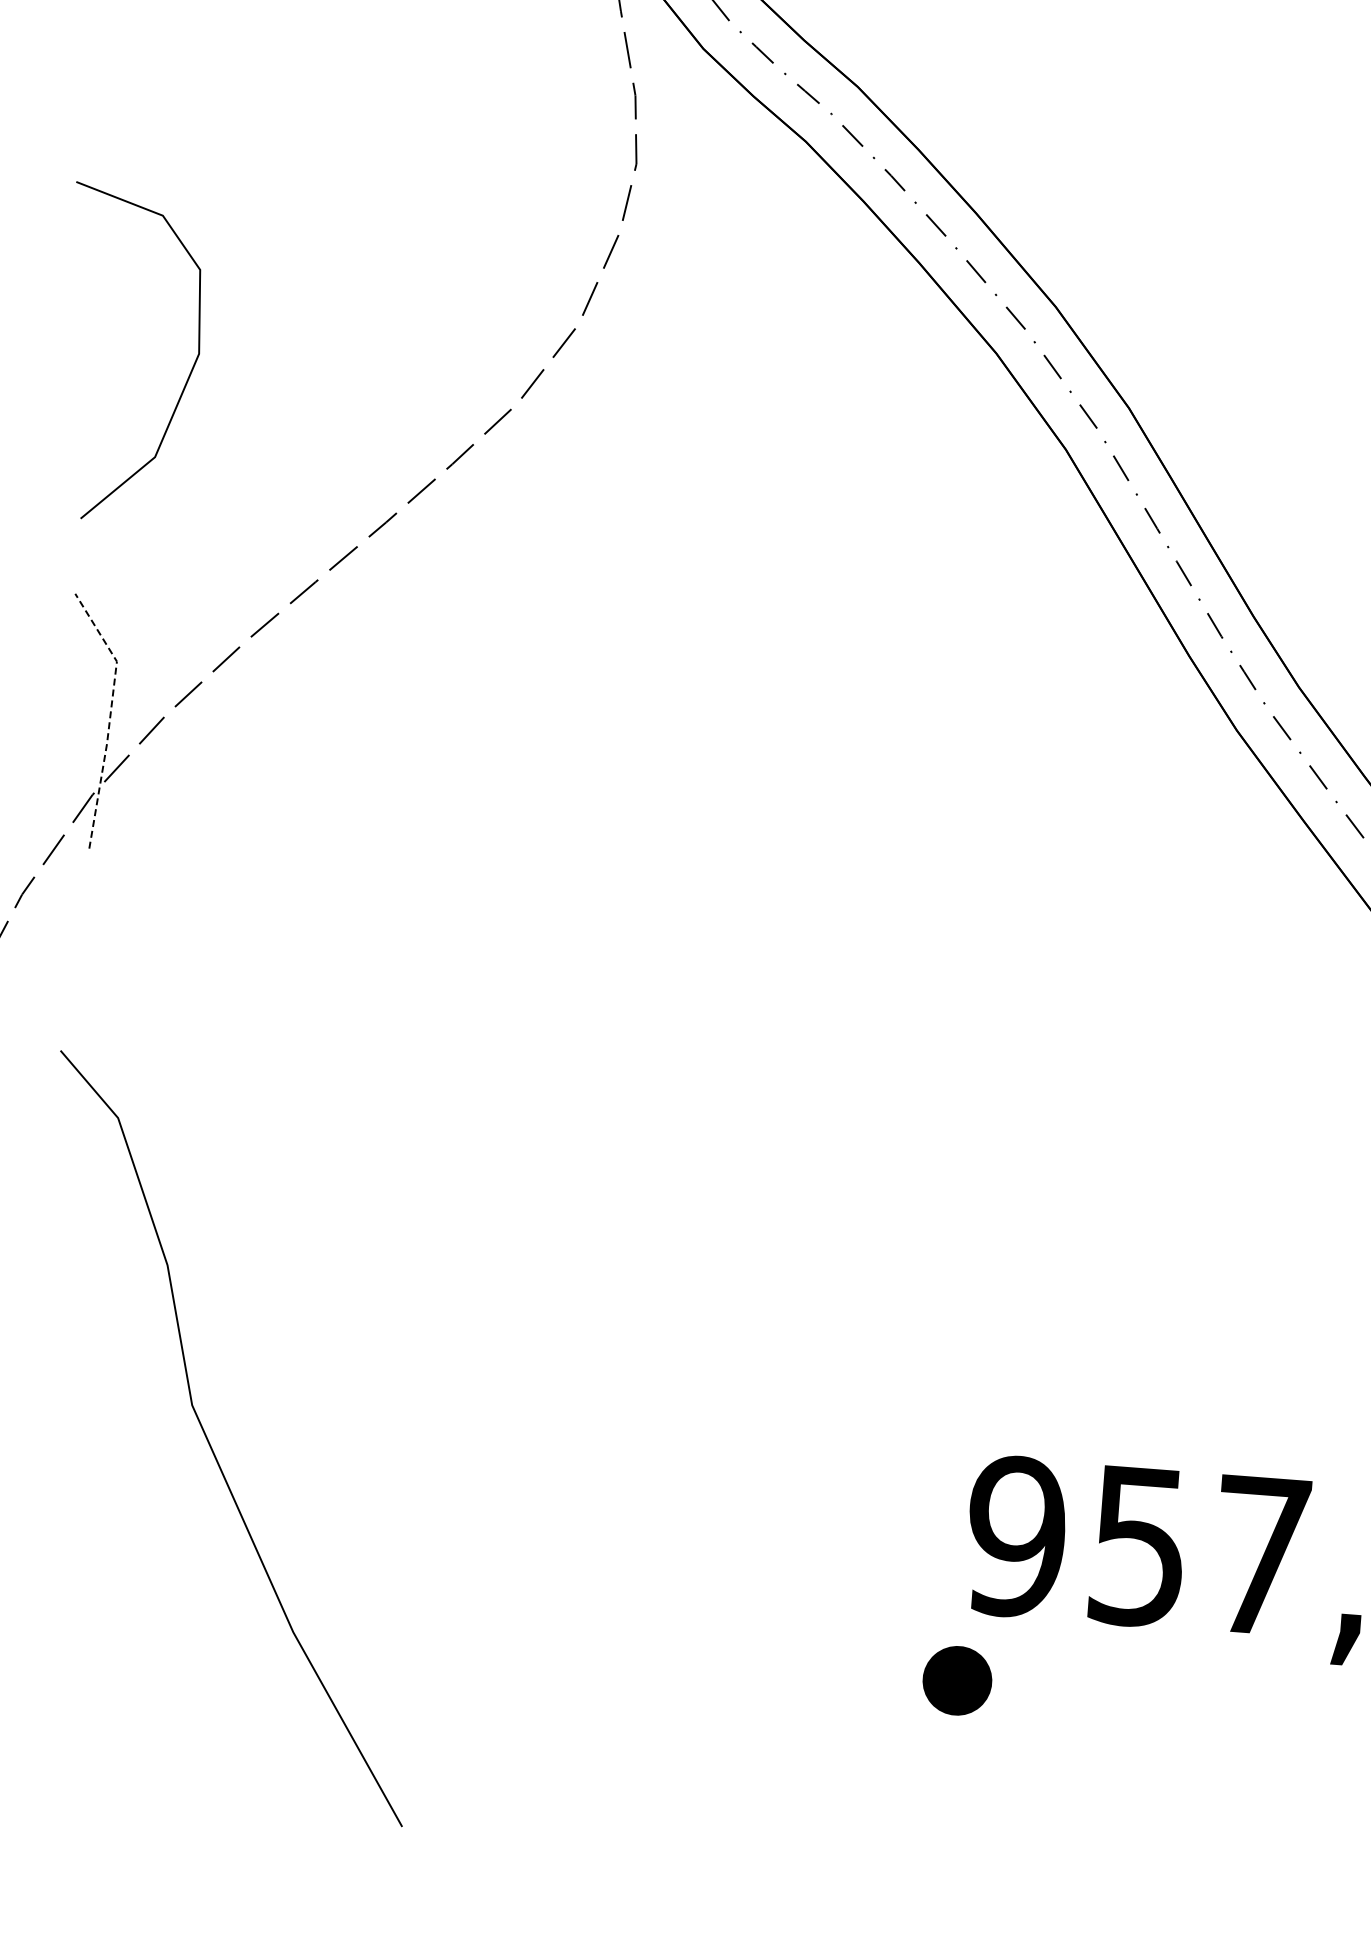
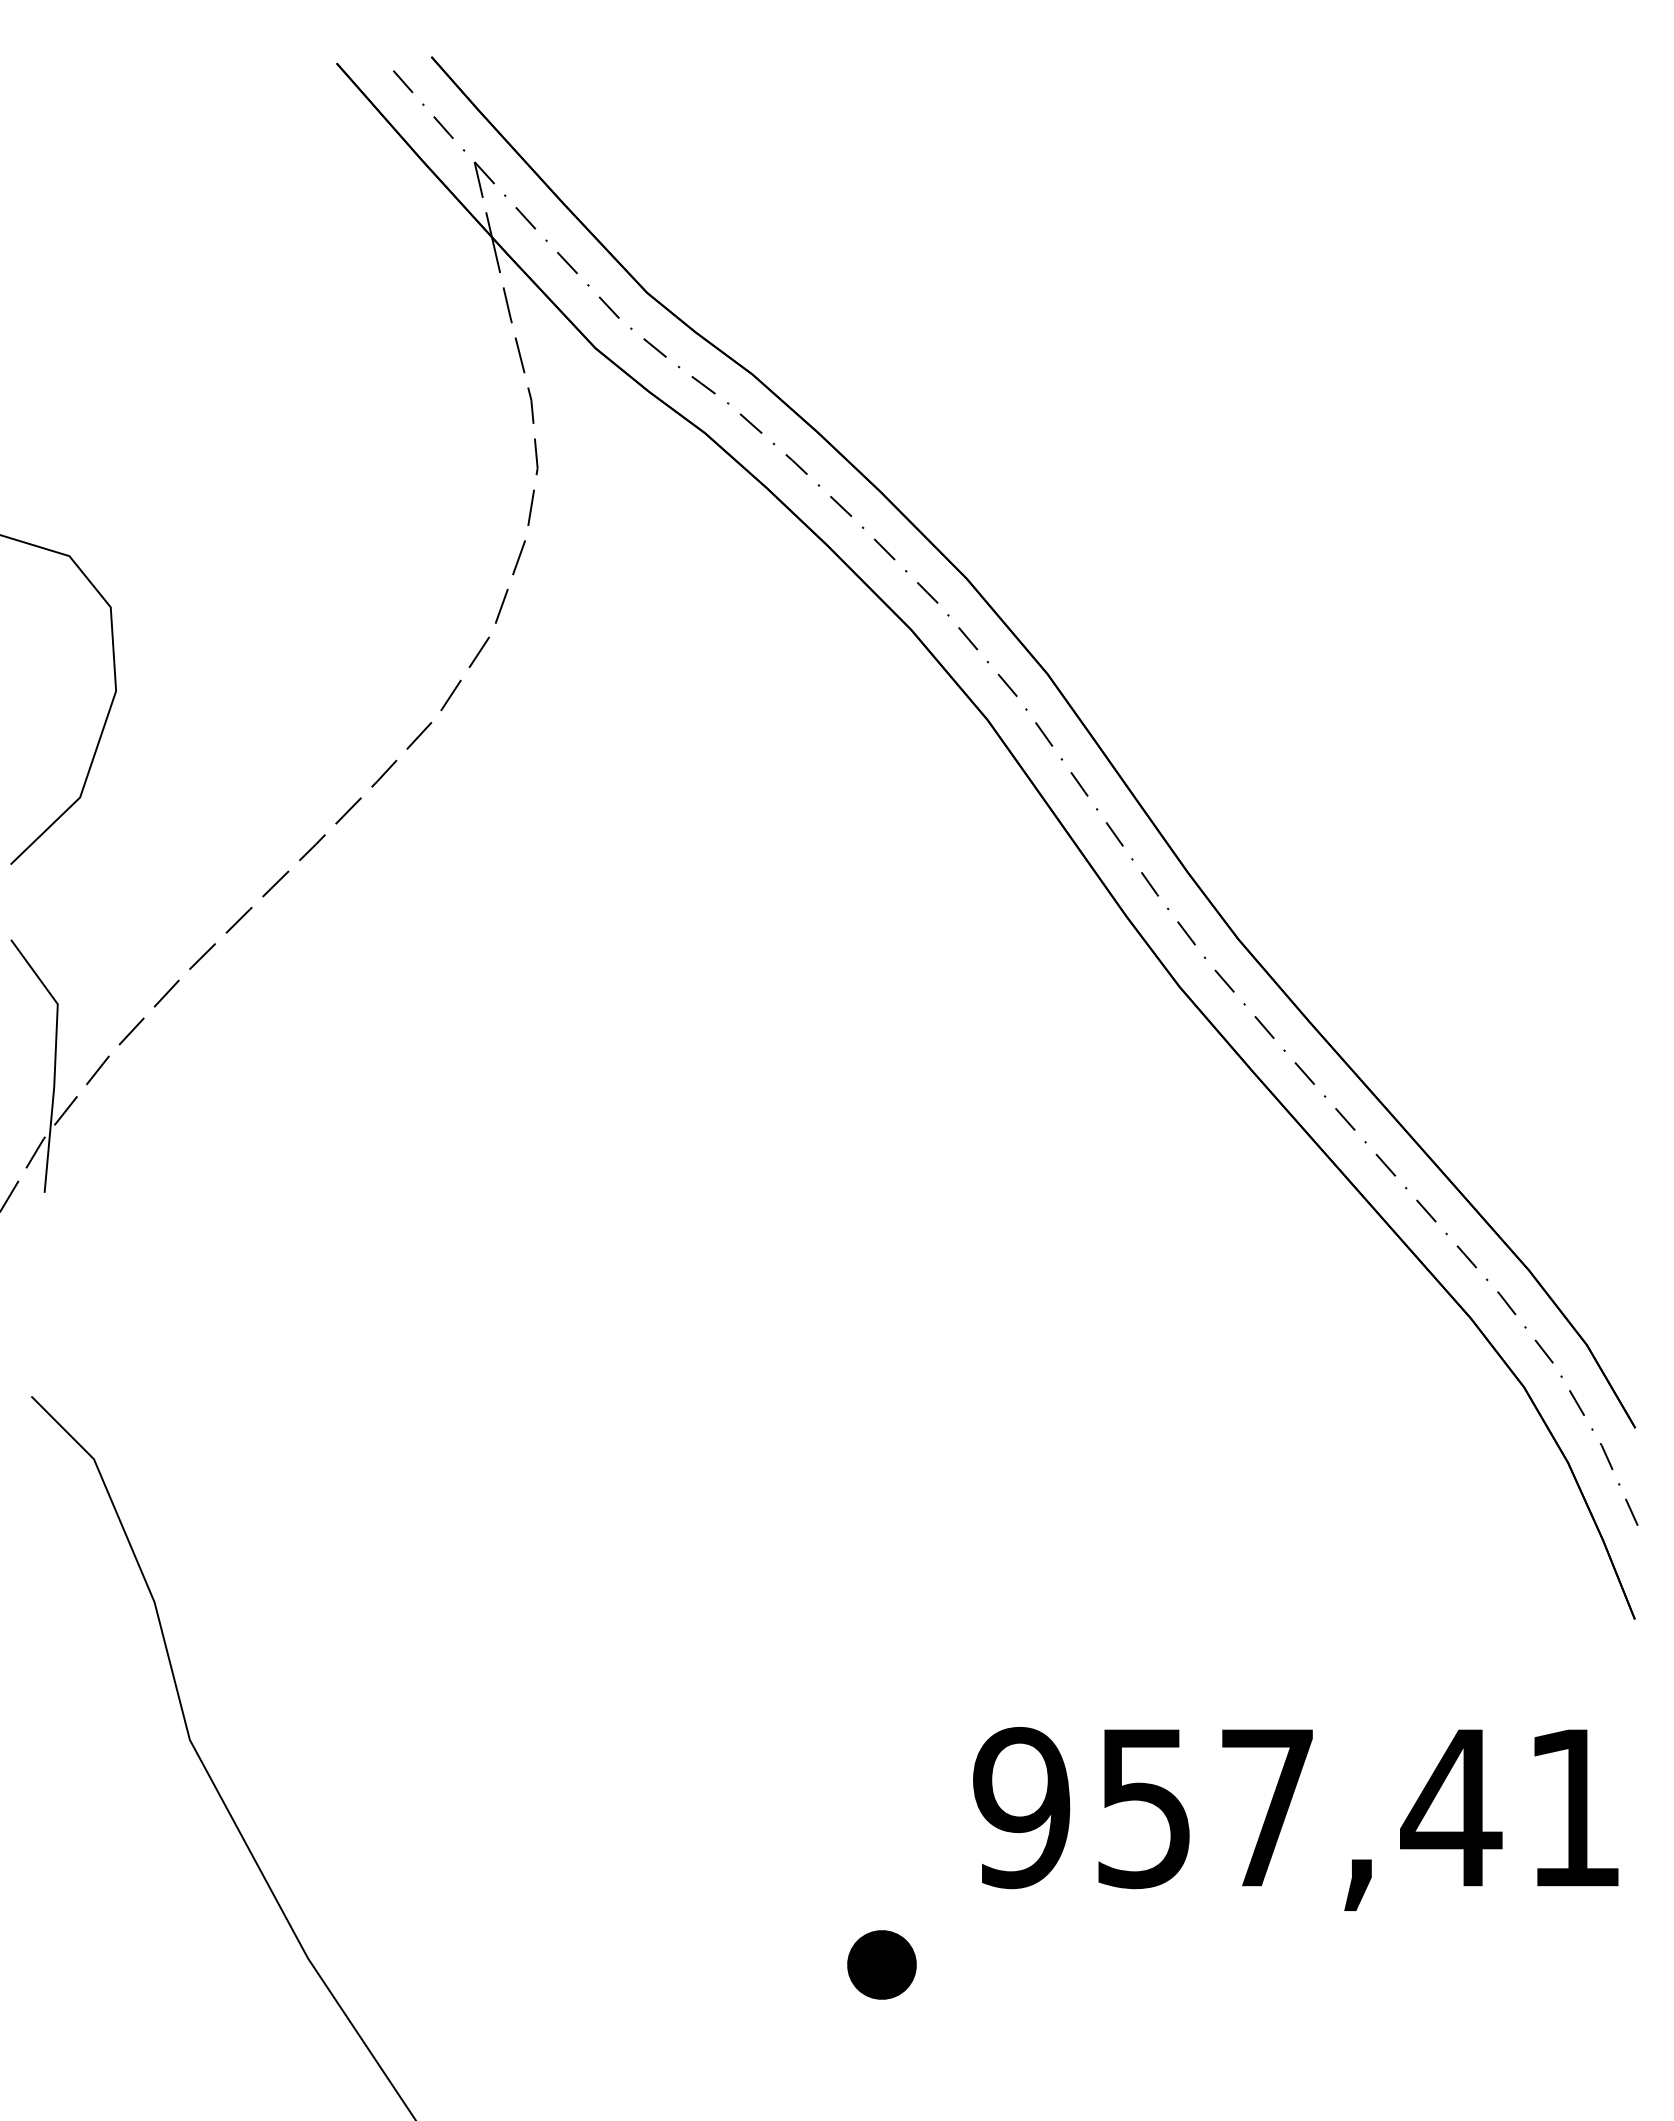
line: (110, 716) -> (55, 1059), dashed -> solid
part: (956, 1680) -> (881, 1964), moved

